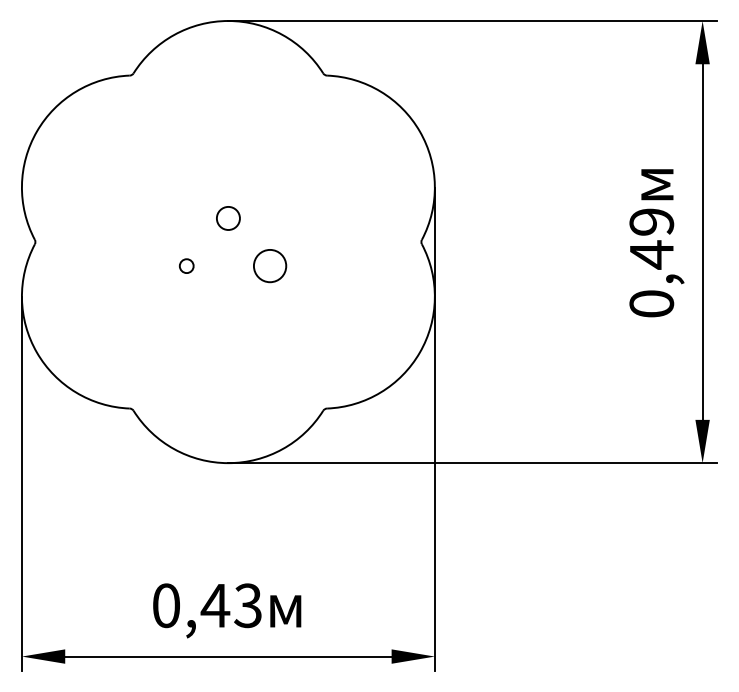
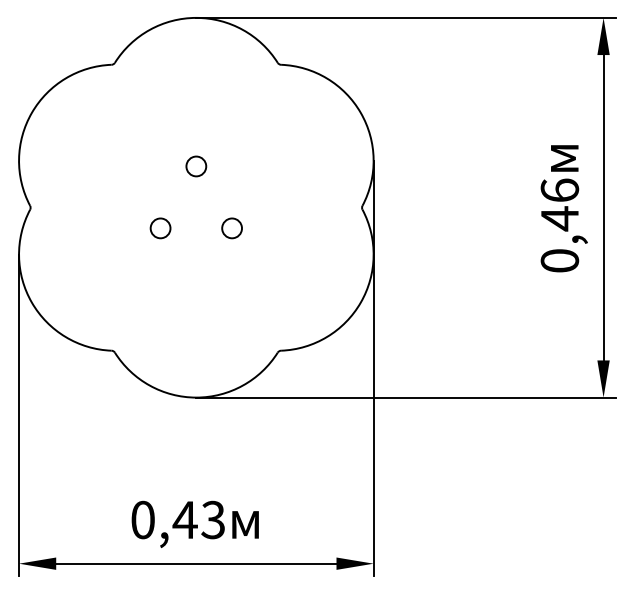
circle: (228, 218) -> (196, 166), moved
text: (651, 221) -> (559, 190), 0,49 -> 0,46
circle: (186, 266) -> (160, 228), size x1.67
circle: (269, 266) -> (231, 228), size x0.71

